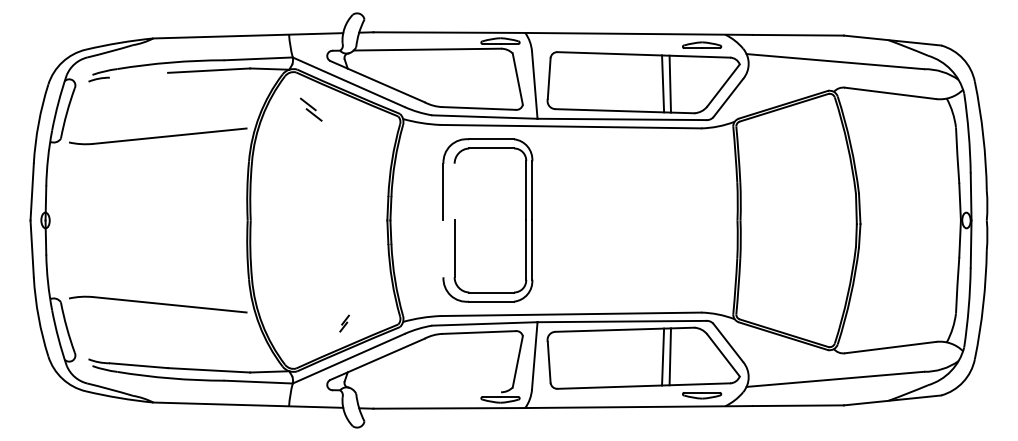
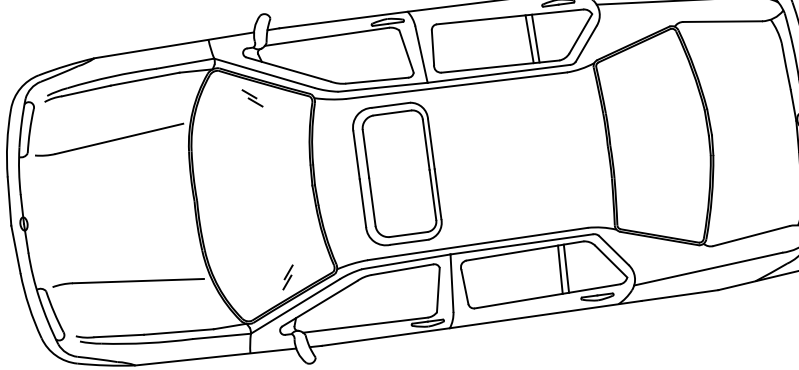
line: (138, 74) -> (85, 90), added
part: (311, 109) -> (252, 98), moved
line: (454, 191) -> (365, 153), added
line: (443, 248) -> (362, 202), added
part: (344, 323) -> (287, 277), size x1.67
line: (427, 391) -> (365, 325), added

